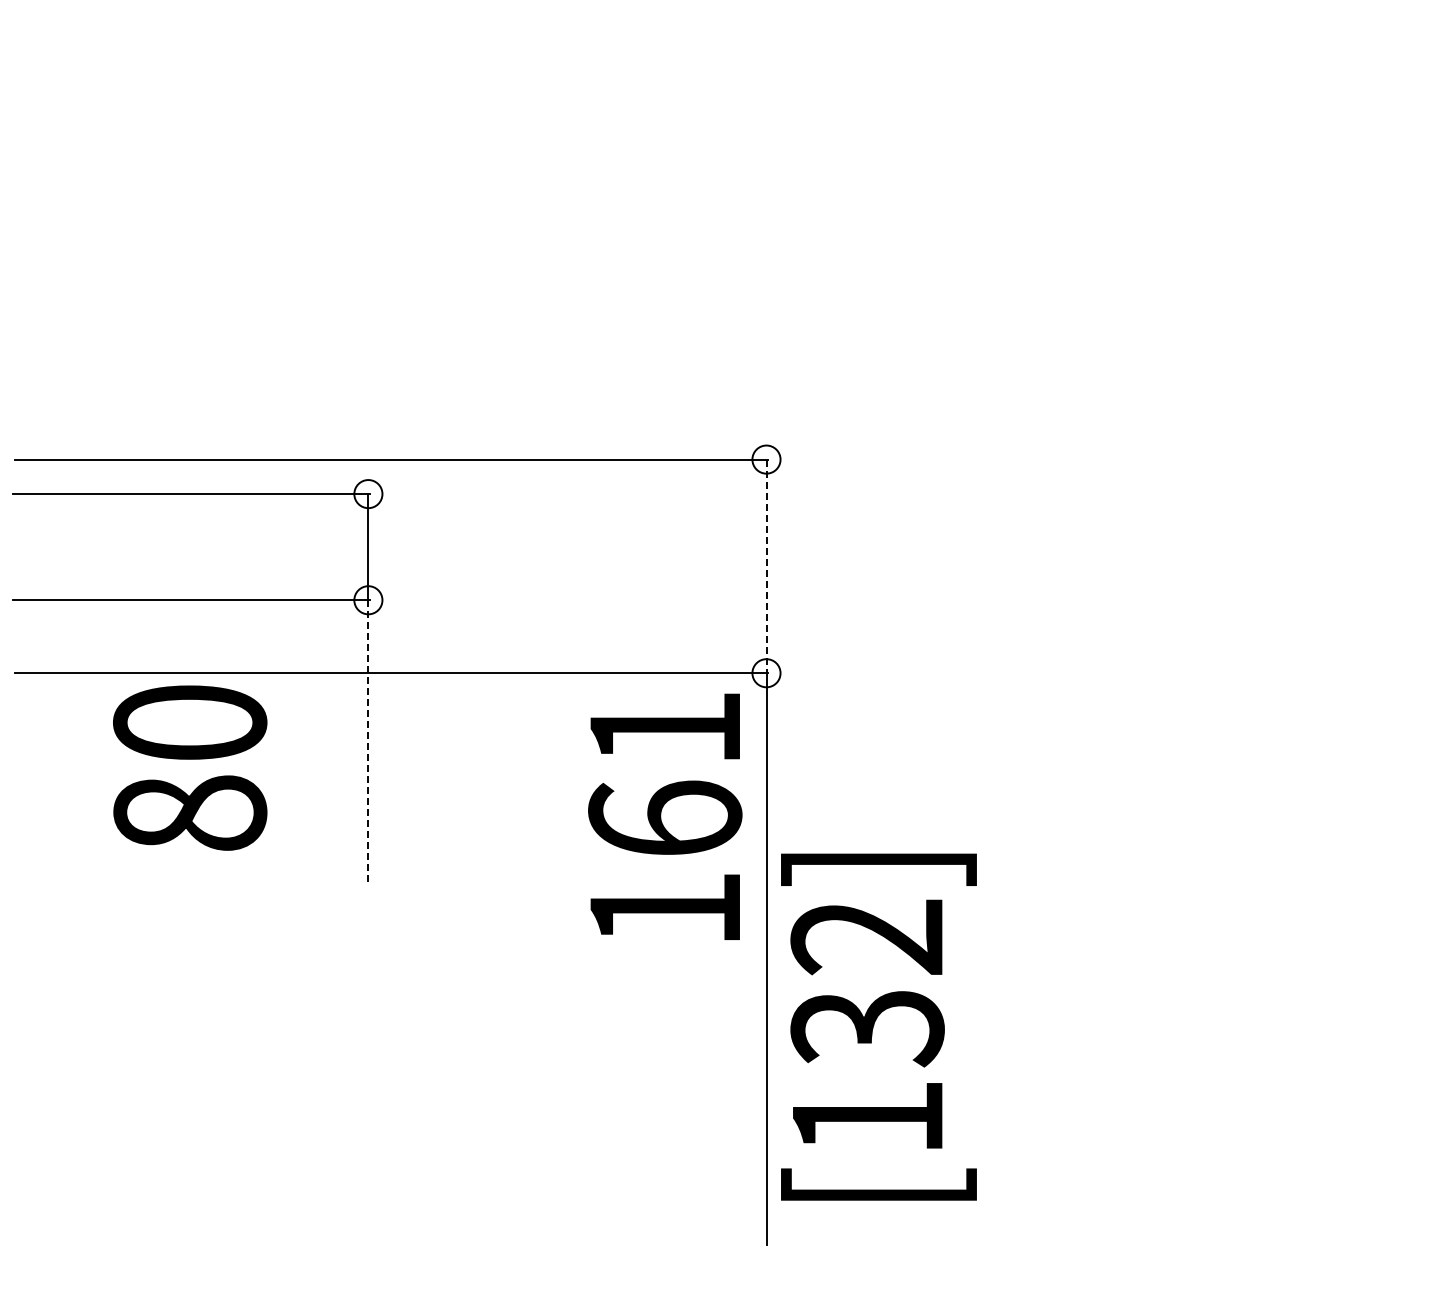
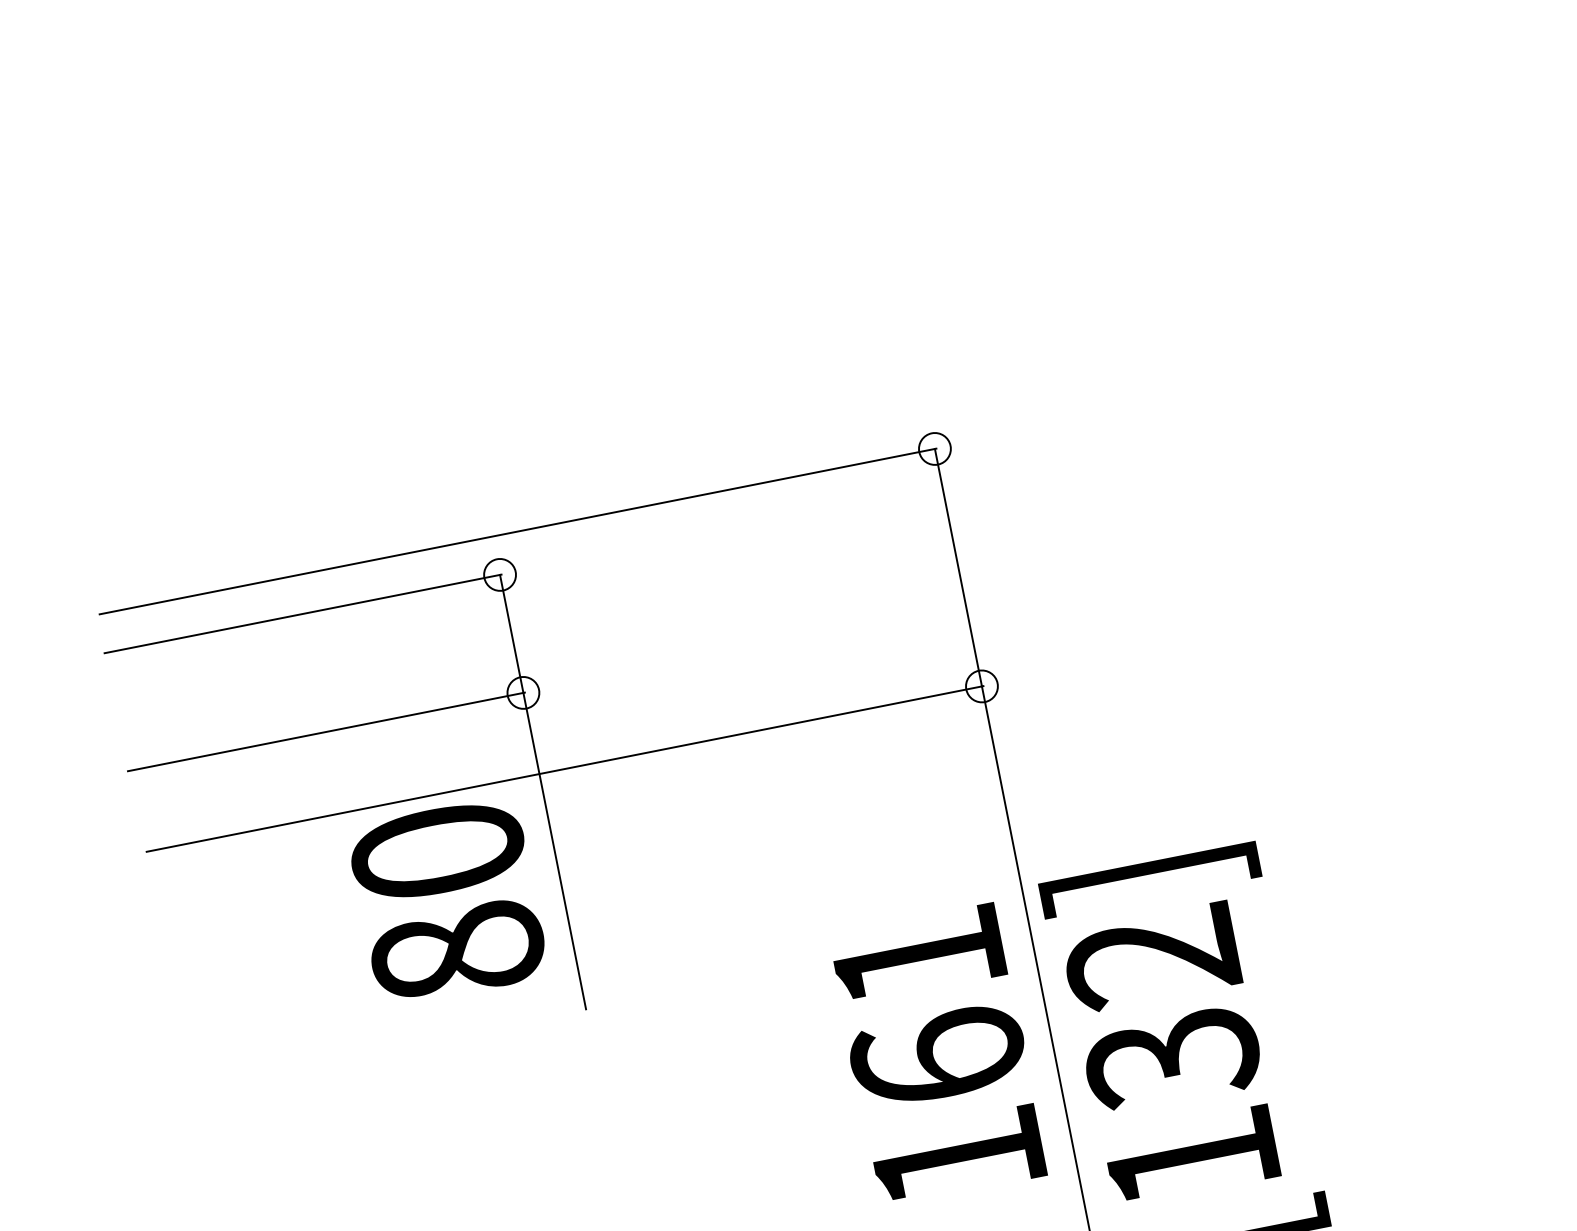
line: (766, 566) -> (958, 567), dashed -> solid
line: (368, 743) -> (555, 852), dashed -> solid
text: (190, 767) -> (448, 901), moved
text: (665, 816) -> (938, 1054), moved

